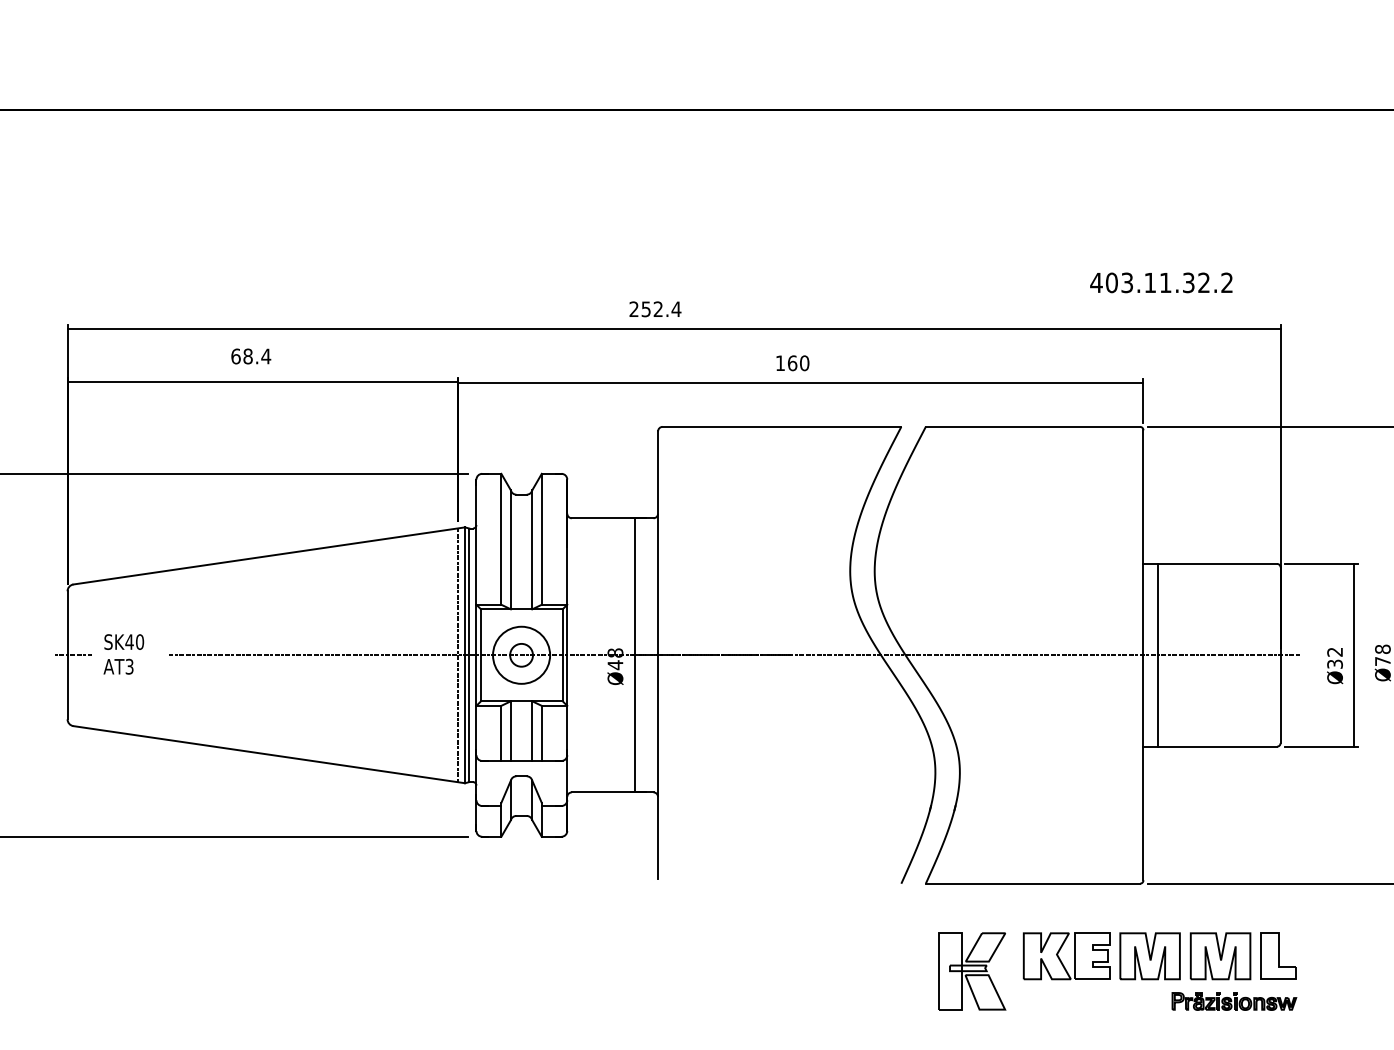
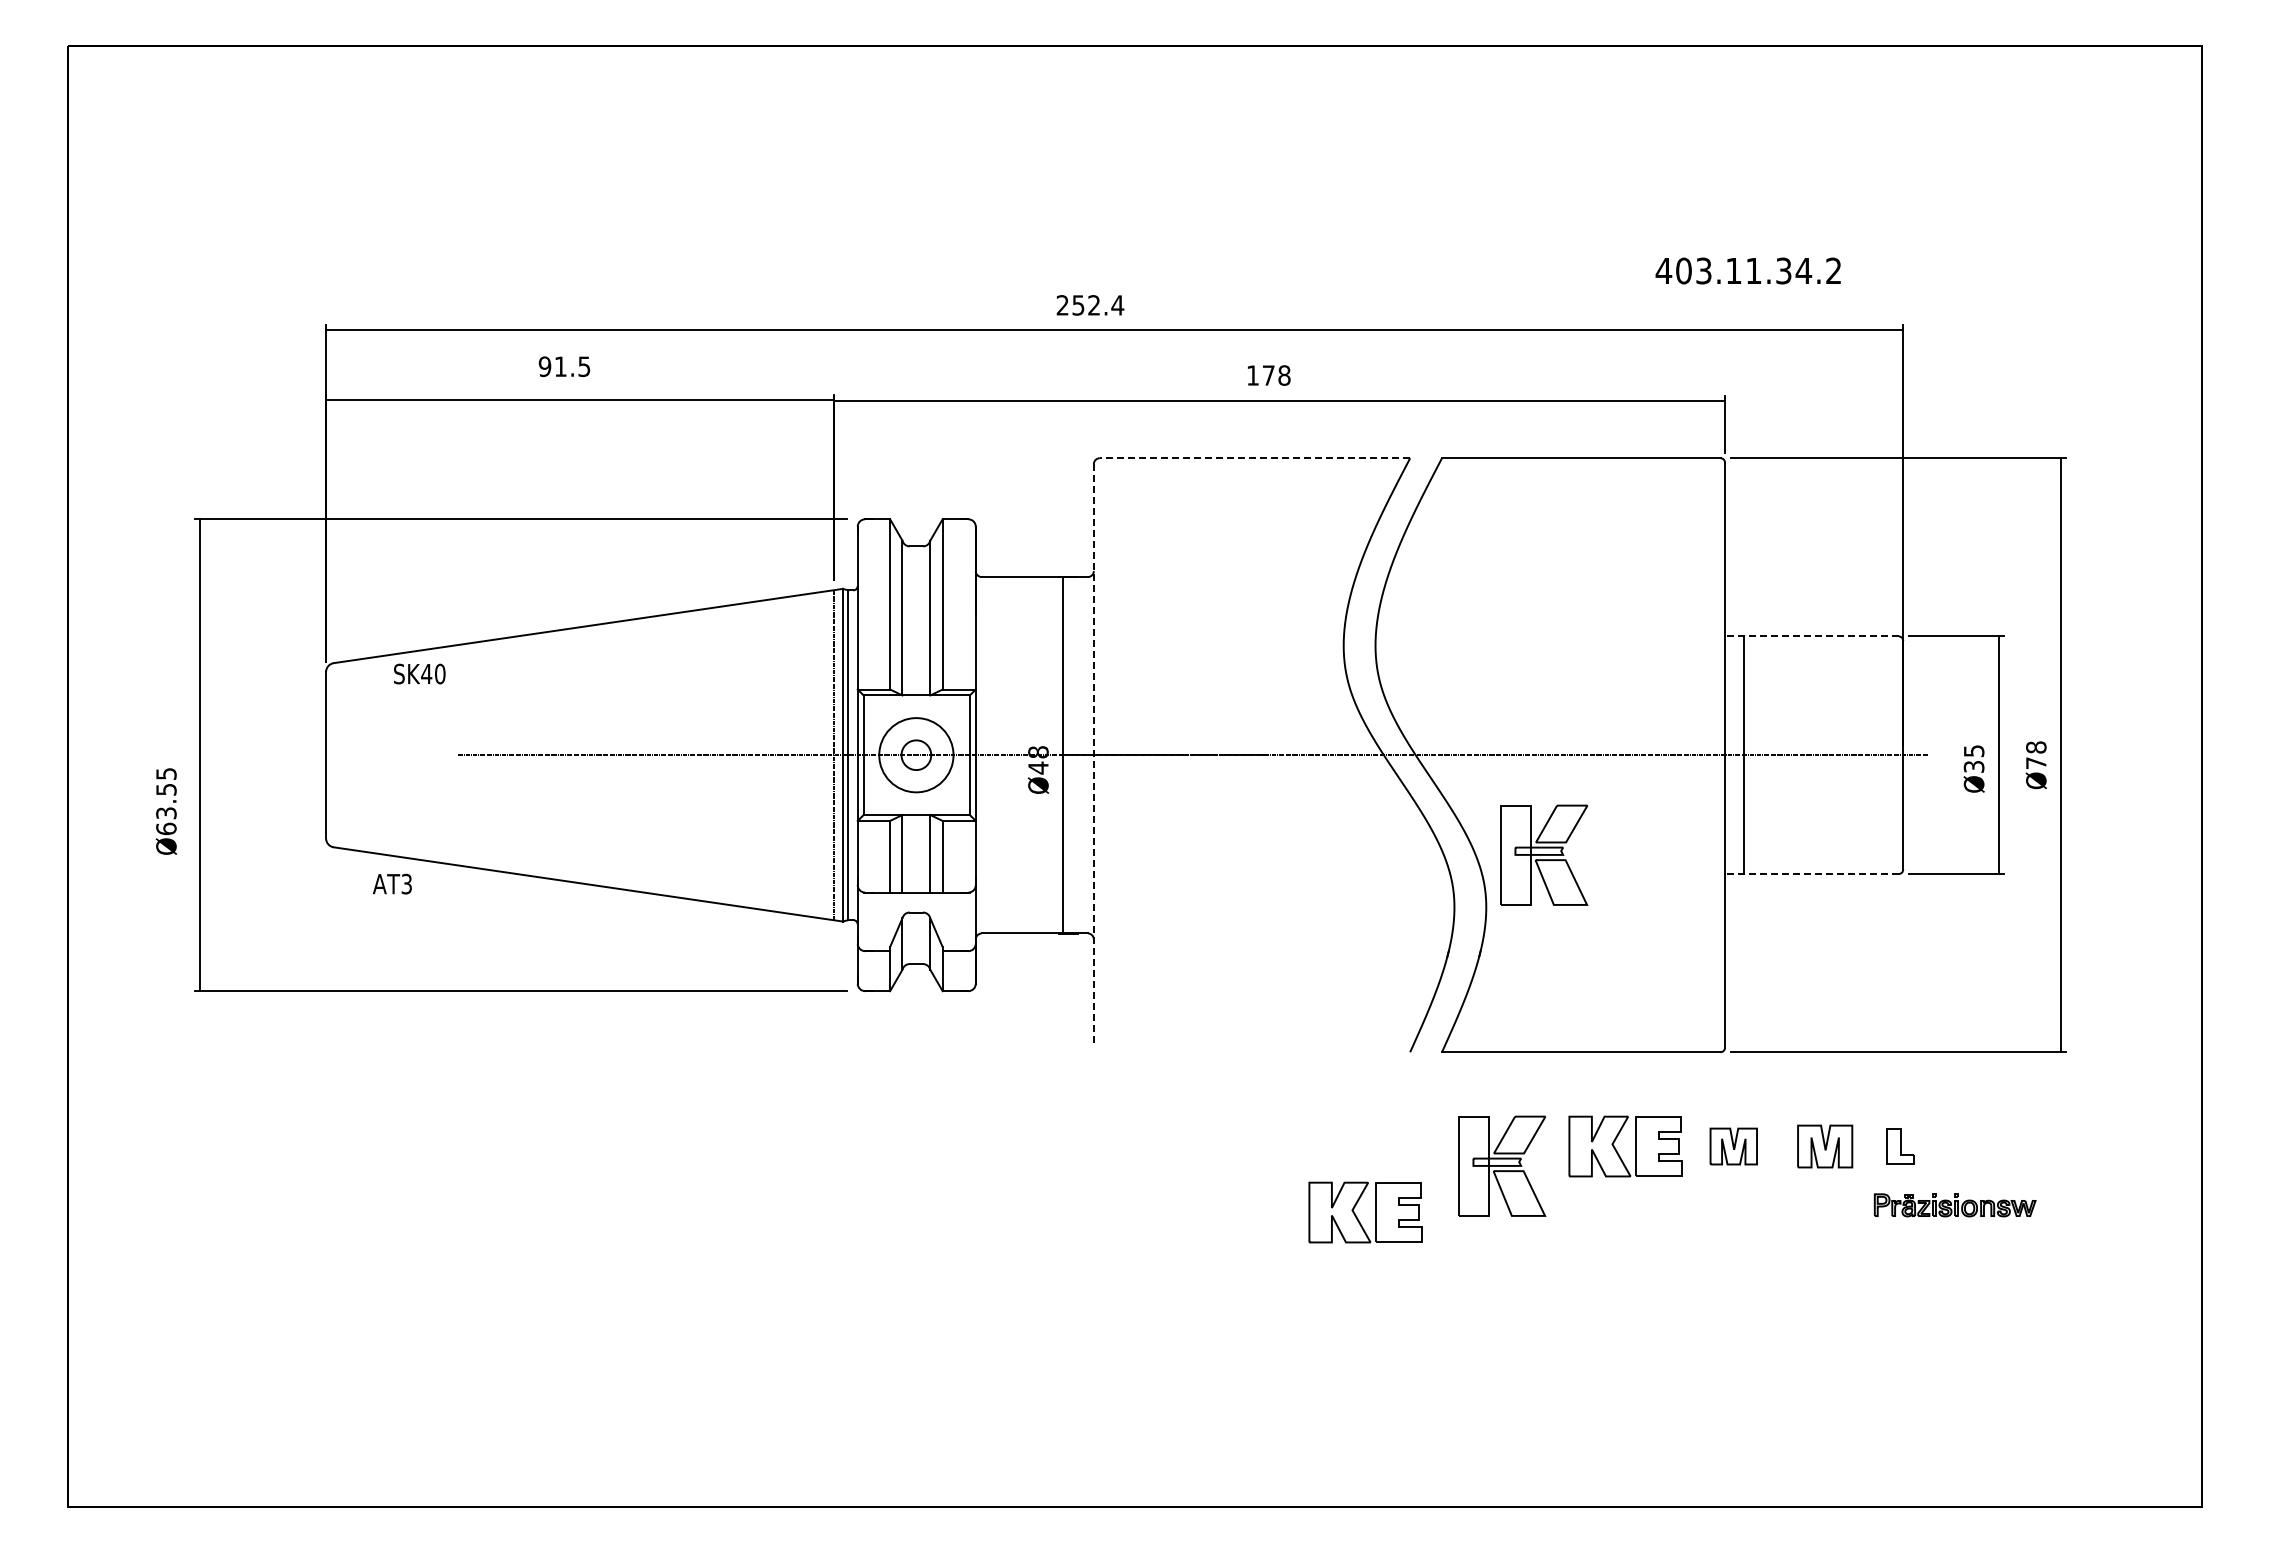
text: (1203, 282) -> (1803, 270), 403.11.32.2 -> 403.11.34.2
text: (250, 356) -> (564, 366), 68.4 -> 91.5
text: (798, 363) -> (1276, 375), 160 -> 178
line: (781, 427) -> (1254, 458), solid -> dashed
line: (1210, 563) -> (1811, 636), solid -> dashed
text: (124, 641) -> (419, 673), moved
text: (1334, 652) -> (1973, 751), Ø32 -> Ø35
line: (73, 655) -> (333, 755), removed
line: (657, 655) -> (1093, 755), solid -> dashed
text: (118, 666) -> (392, 883), moved
part: (1004, 731) -> (1544, 854), added
line: (1210, 747) -> (1811, 874), solid -> dashed
part: (1150, 956) -> (1733, 1146), size x0.6
part: (1220, 956) -> (1824, 1146), size x0.7
part: (1278, 956) -> (1900, 1146), size x0.6
part: (1233, 1001) -> (1954, 1205), moved
part: (861, 1011) -> (1358, 1218), added

